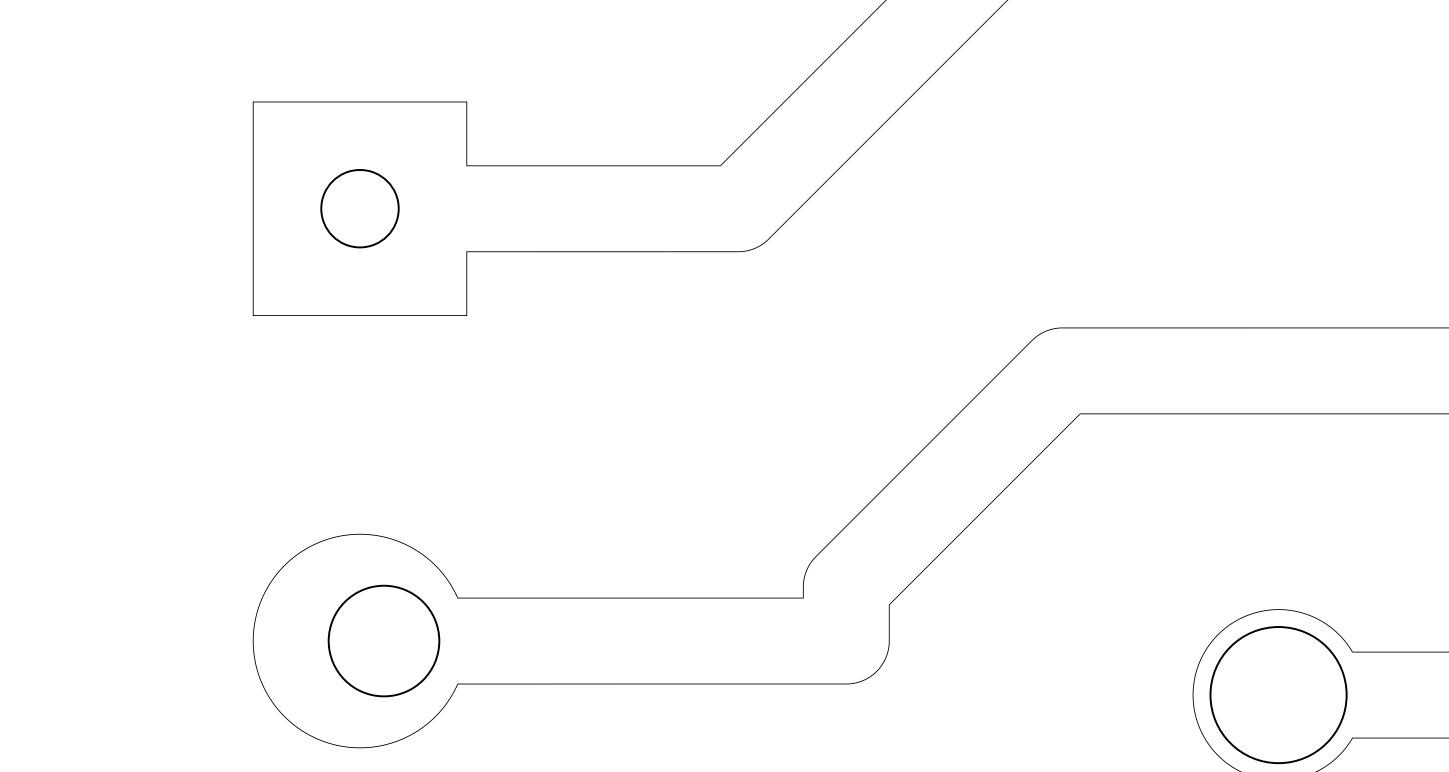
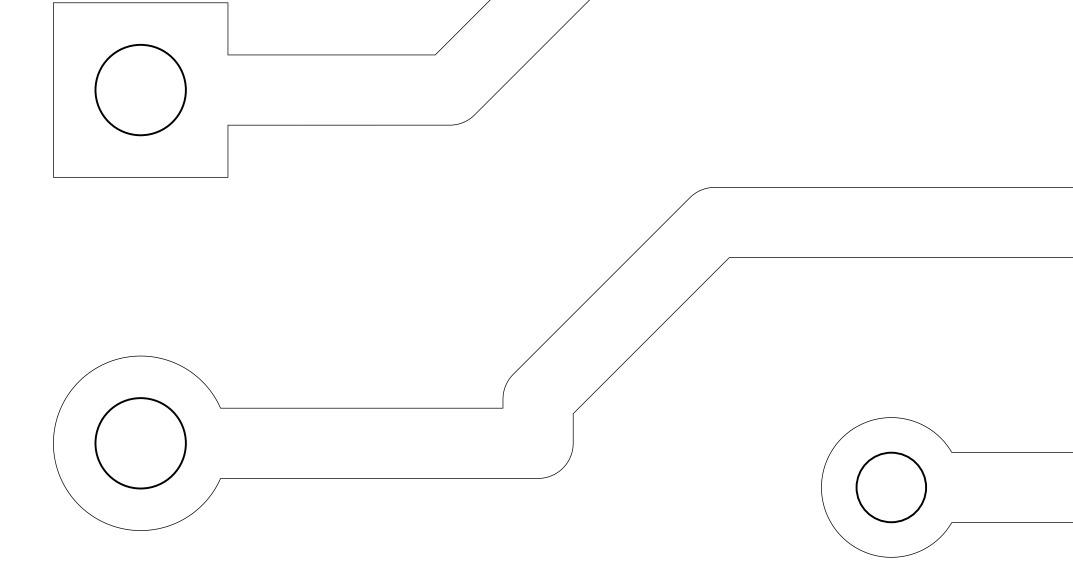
circle: (359, 208) -> (140, 89), size x1.43
circle: (383, 640) -> (140, 442), moved
circle: (1278, 694) -> (891, 486), size x0.62

